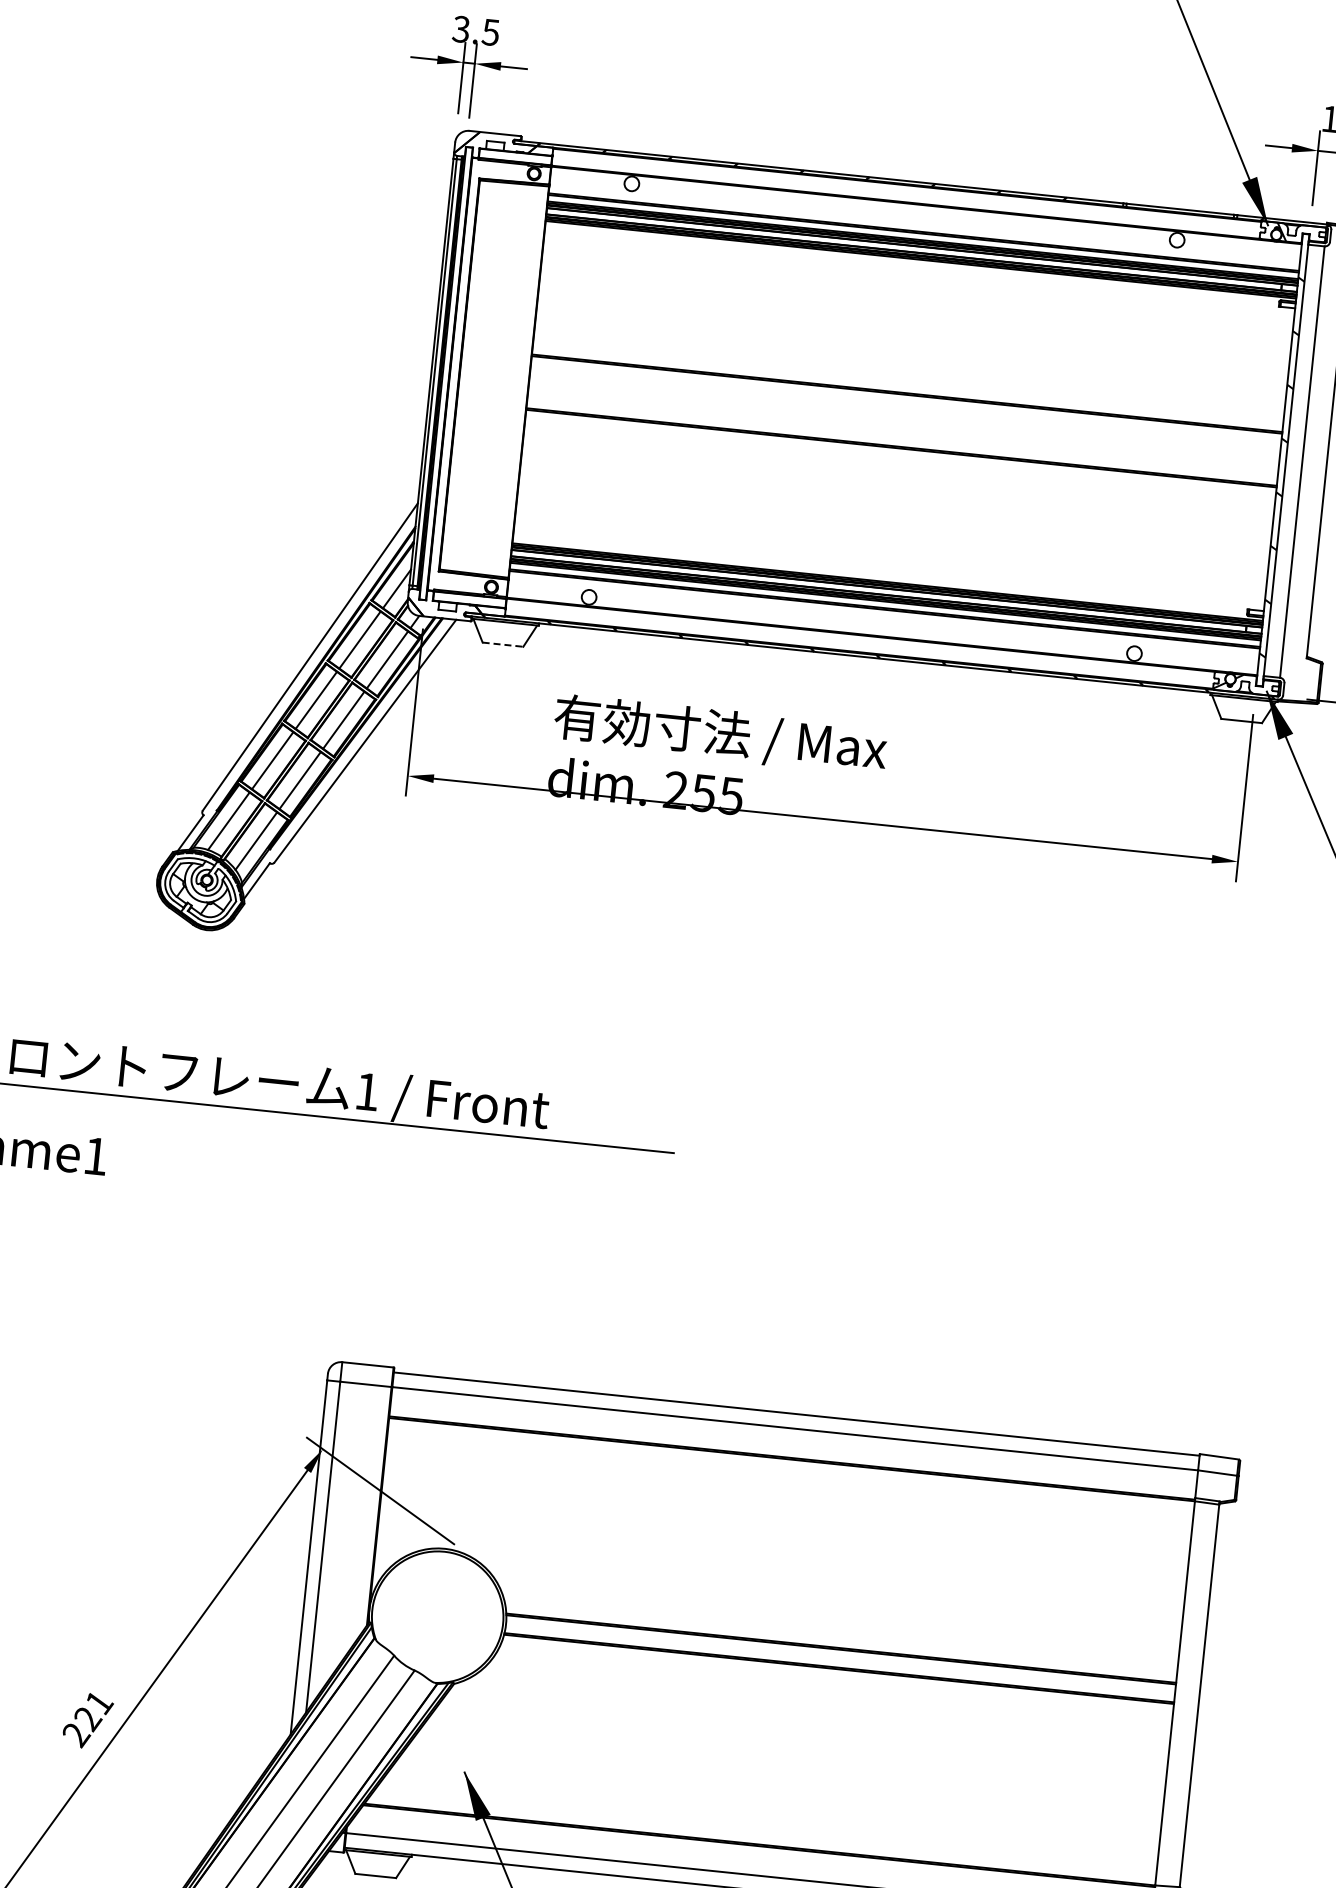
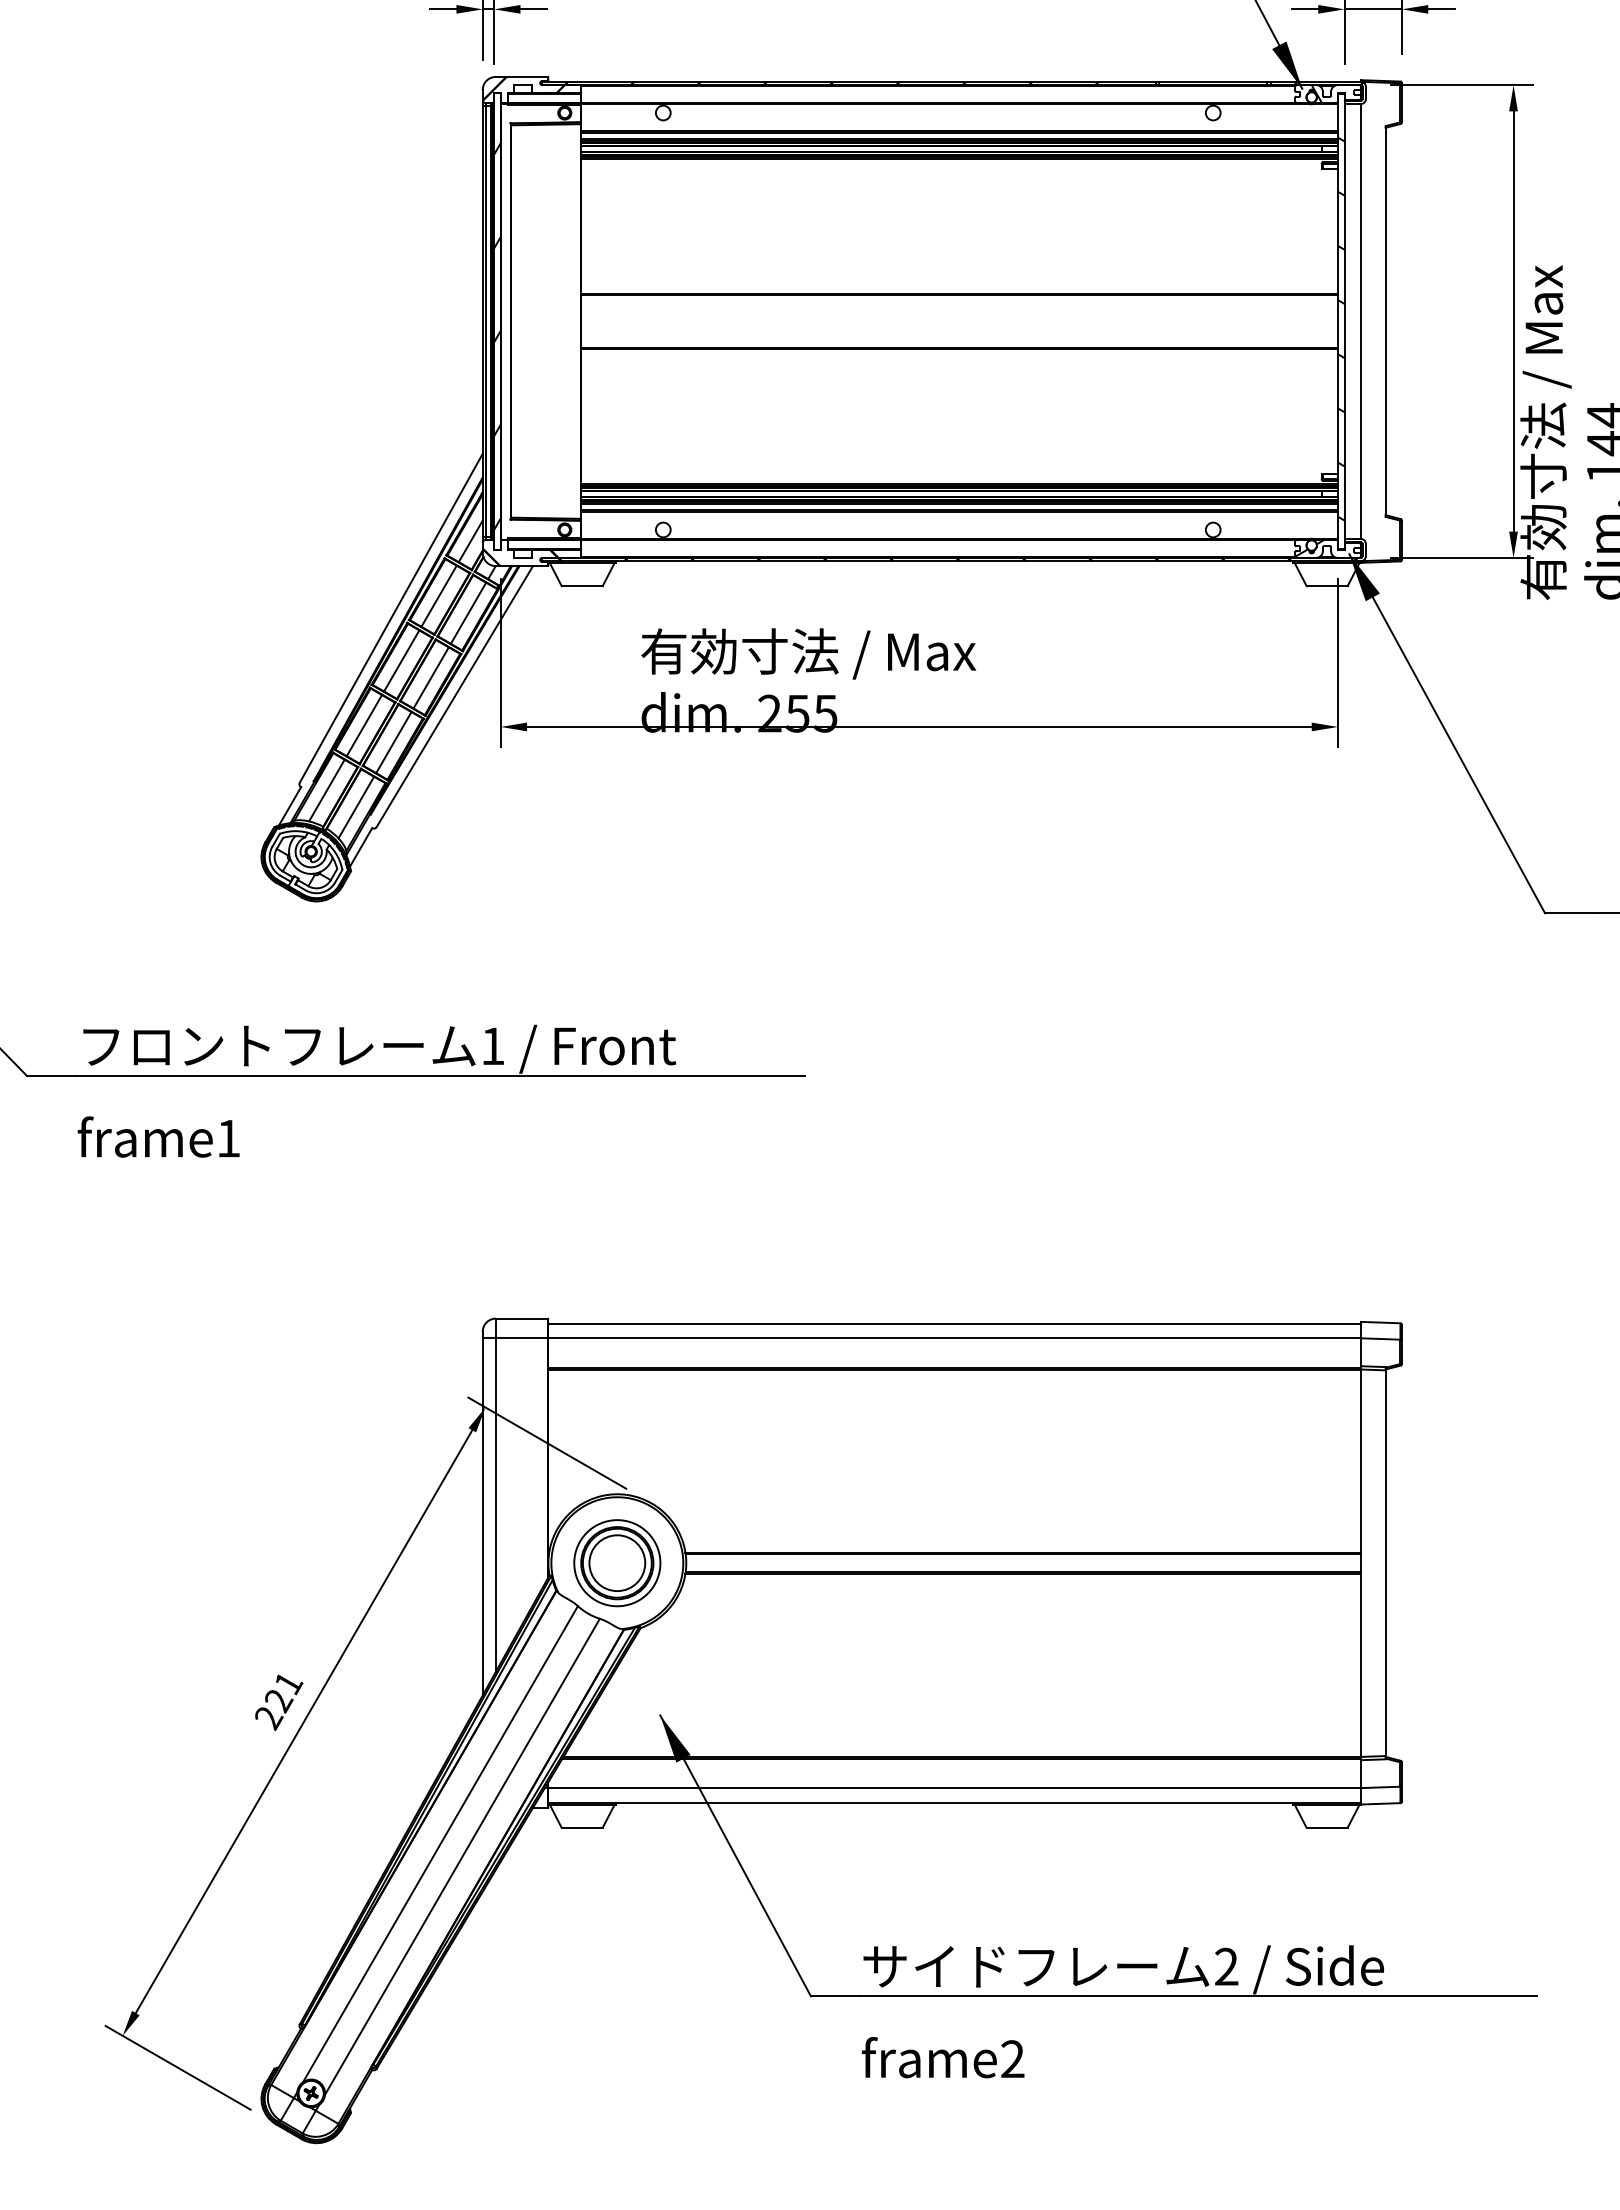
hatch: (444, 388) -> (497, 336), added
line: (503, 645) -> (582, 586), dashed -> solid
part: (437, 1617) -> (617, 1563), added

